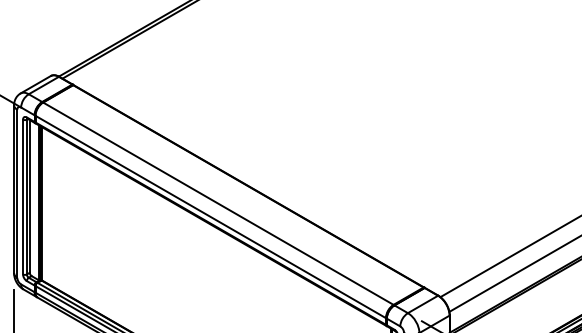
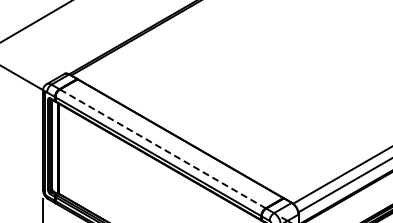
line: (217, 203) -> (162, 148), solid -> dashed

